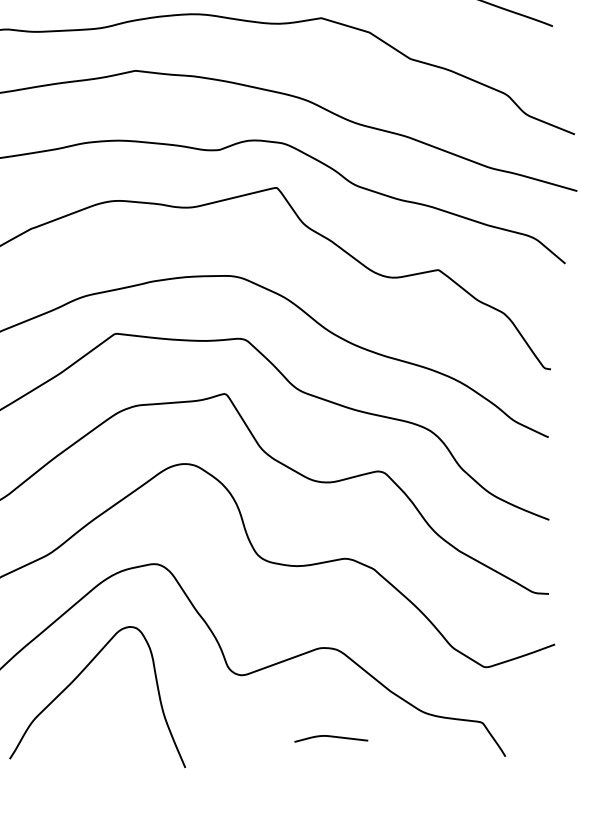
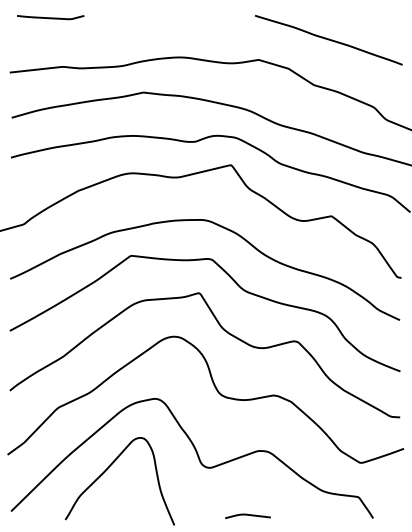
curve: (330, 737) -> (247, 515), moved

